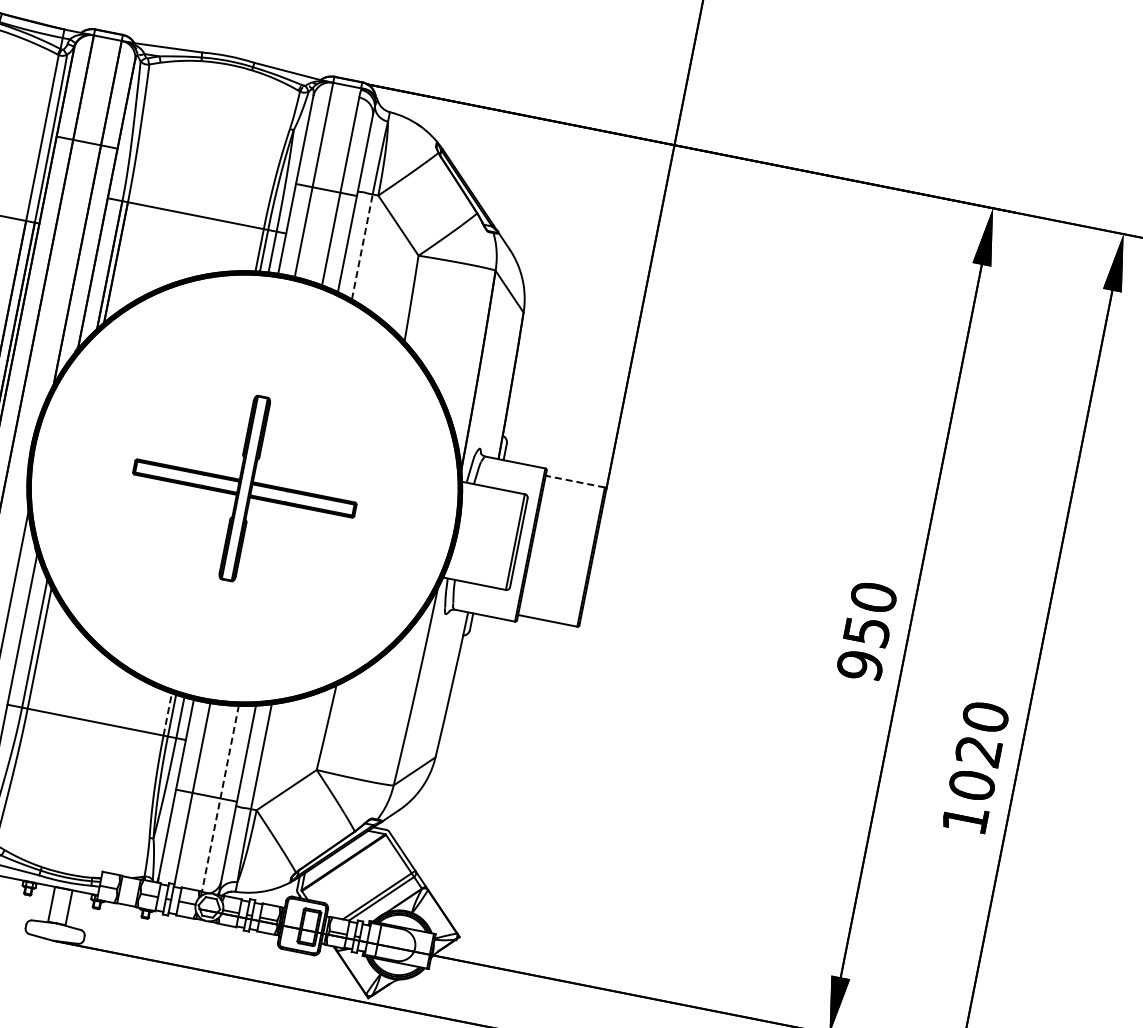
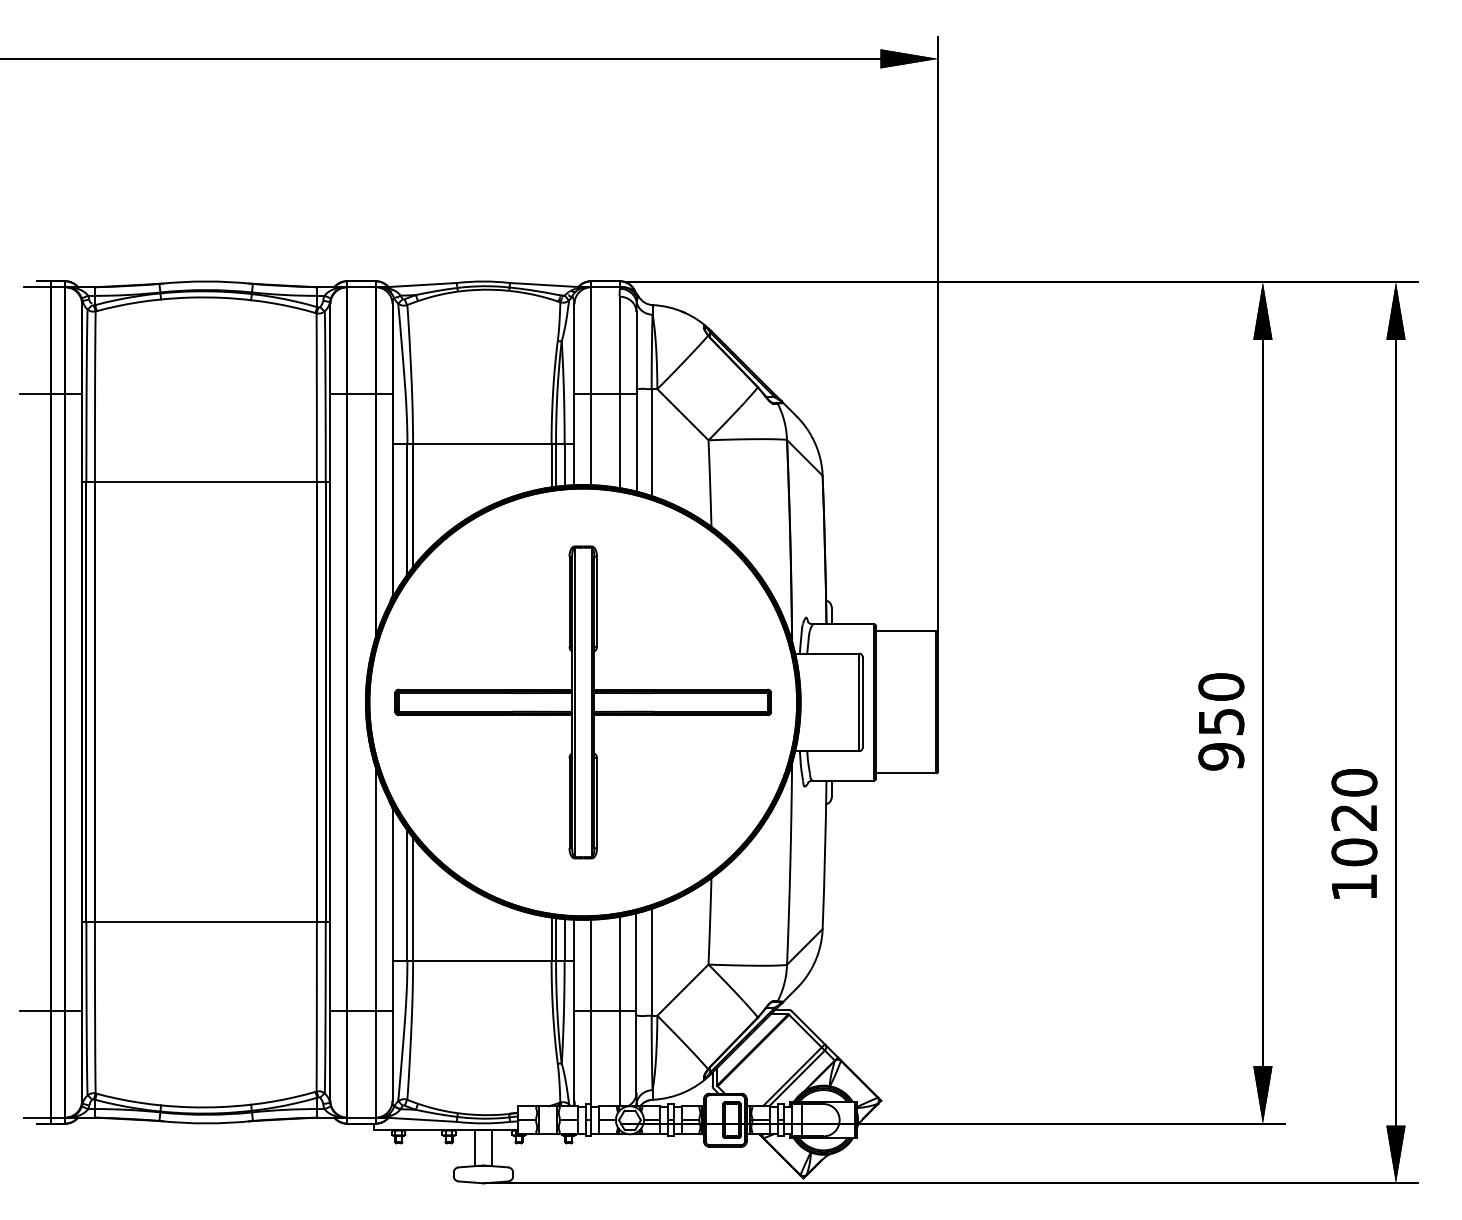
line: (362, 246) -> (651, 442), dashed -> solid
line: (574, 481) -> (905, 631), dashed -> solid
part: (244, 488) -> (583, 702), size x1.67
line: (167, 713) -> (551, 938), dashed -> solid
line: (220, 798) -> (619, 1011), dashed -> solid

